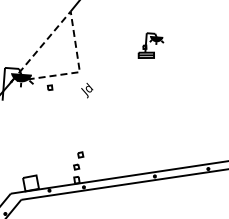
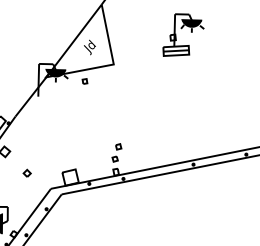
line: (73, 30) -> (105, 23), dashed -> solid
part: (151, 45) -> (183, 34), size x1.67
text: (86, 90) -> (89, 47), moved

